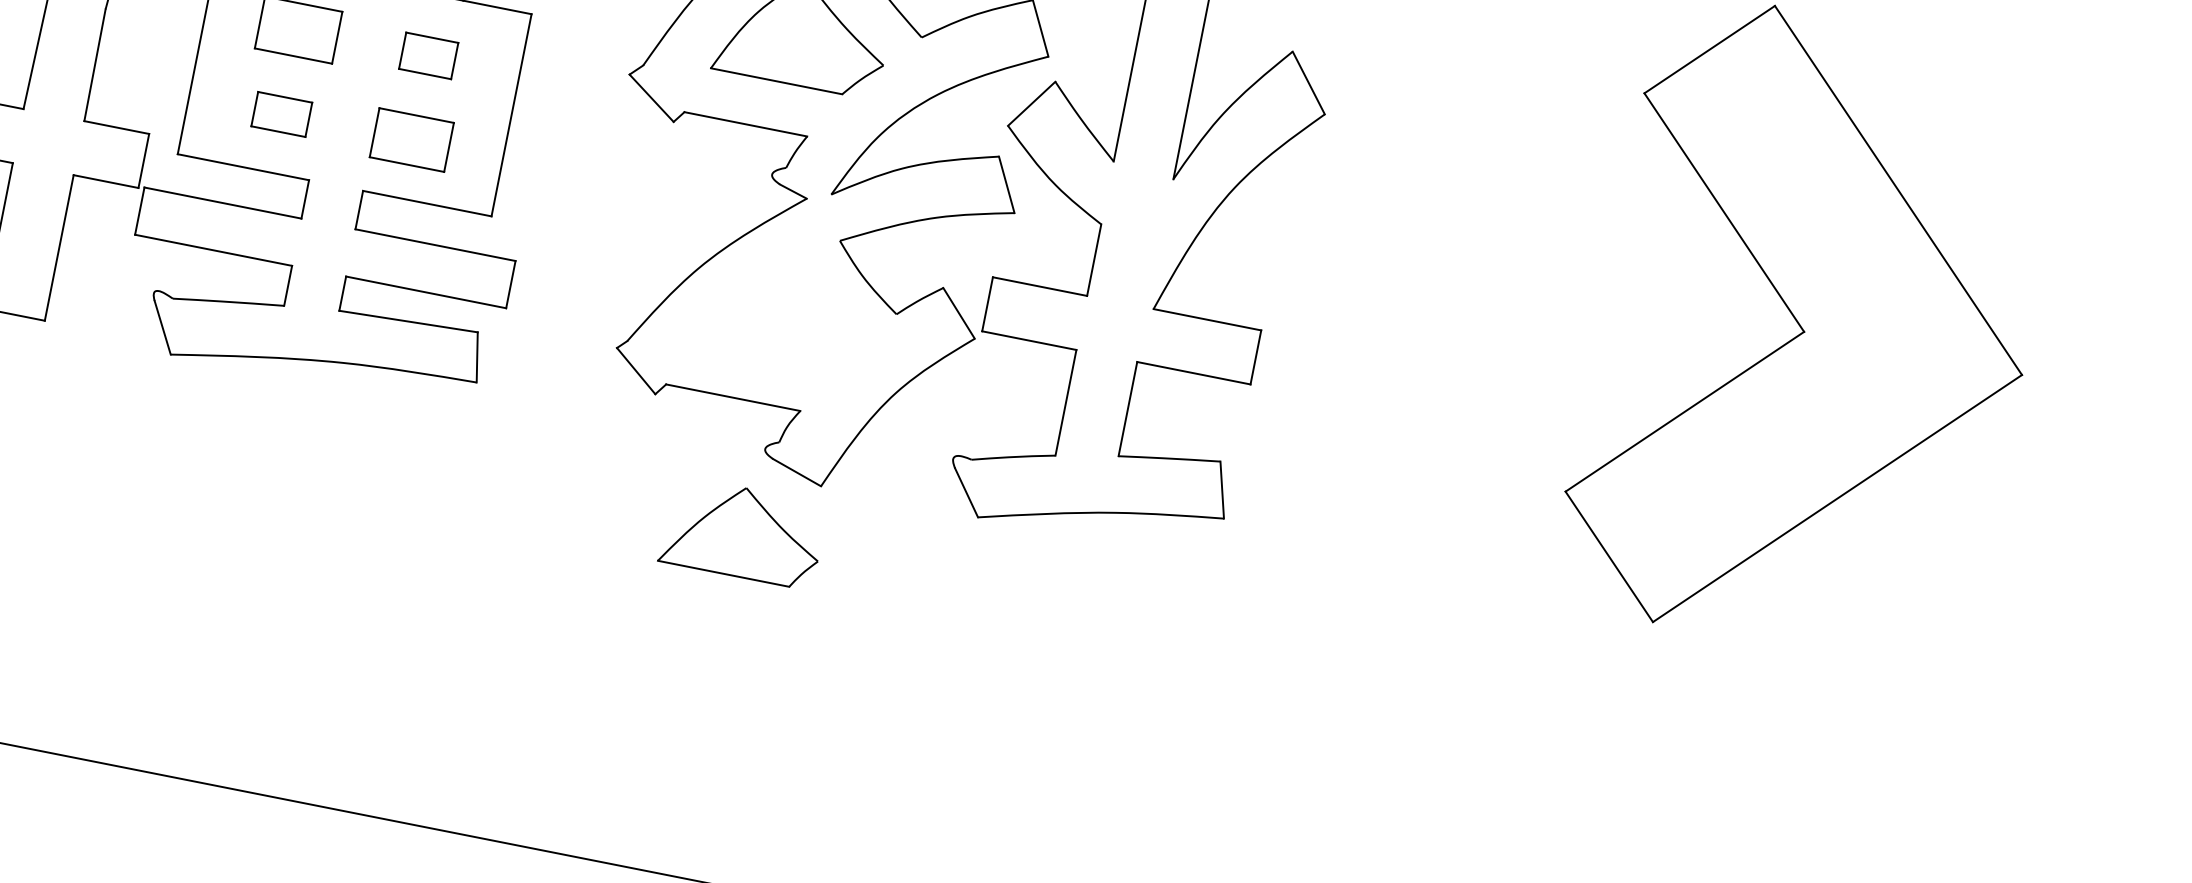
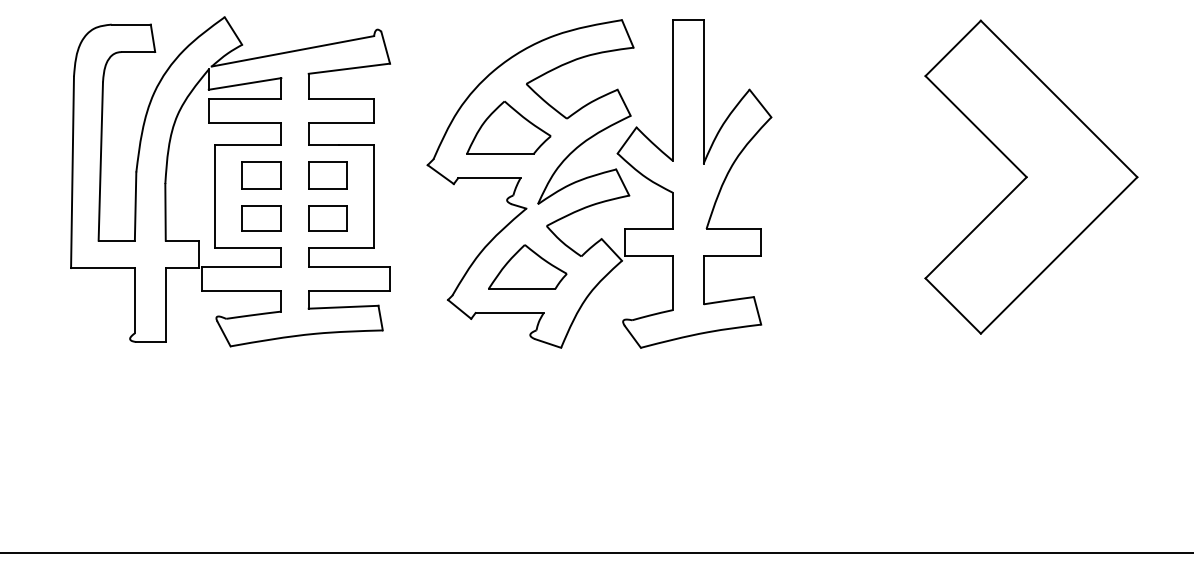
part: (428, 55) -> (327, 175), size x1.43
part: (281, 114) -> (261, 218), size x1.43
part: (743, 531) -> (527, 266), moved

